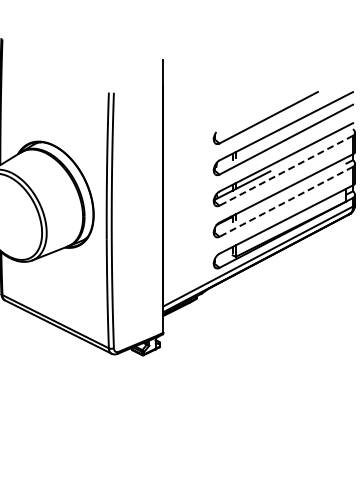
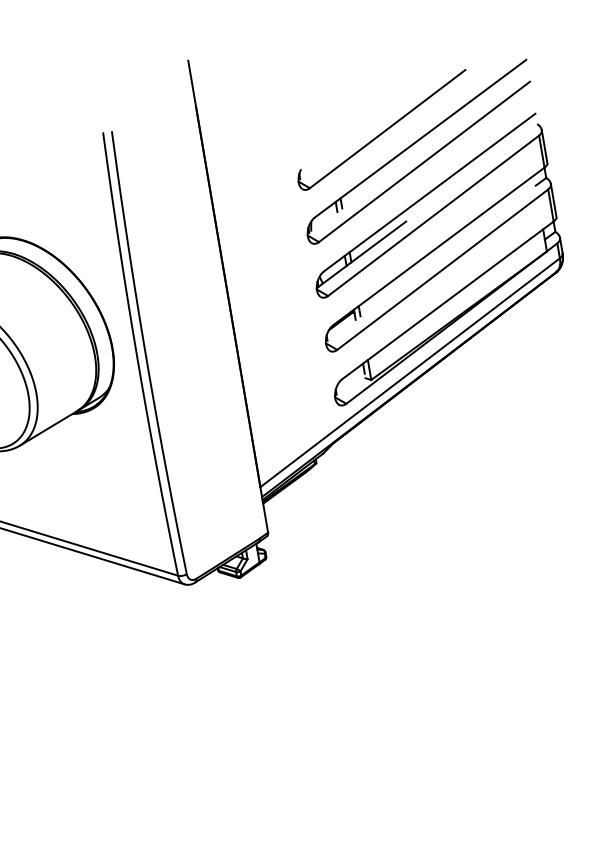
line: (285, 170) -> (432, 215), dashed -> solid
line: (285, 202) -> (441, 271), dashed -> solid

